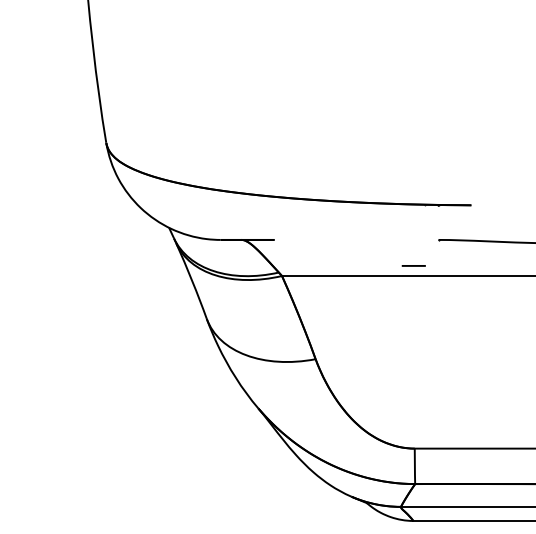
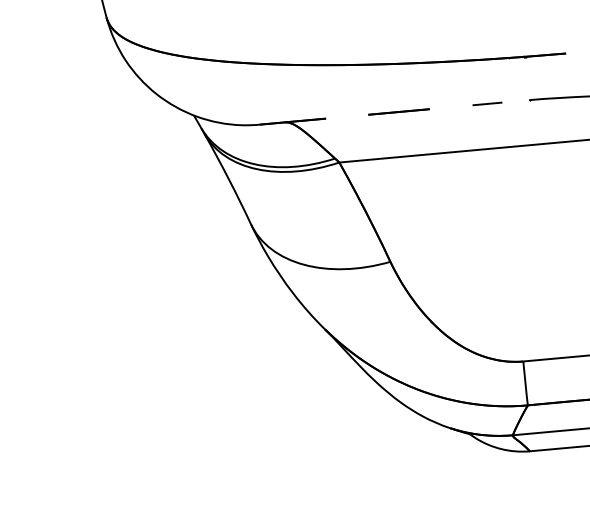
line: (333, 239) -> (399, 111), added
line: (413, 265) -> (487, 103), moved

